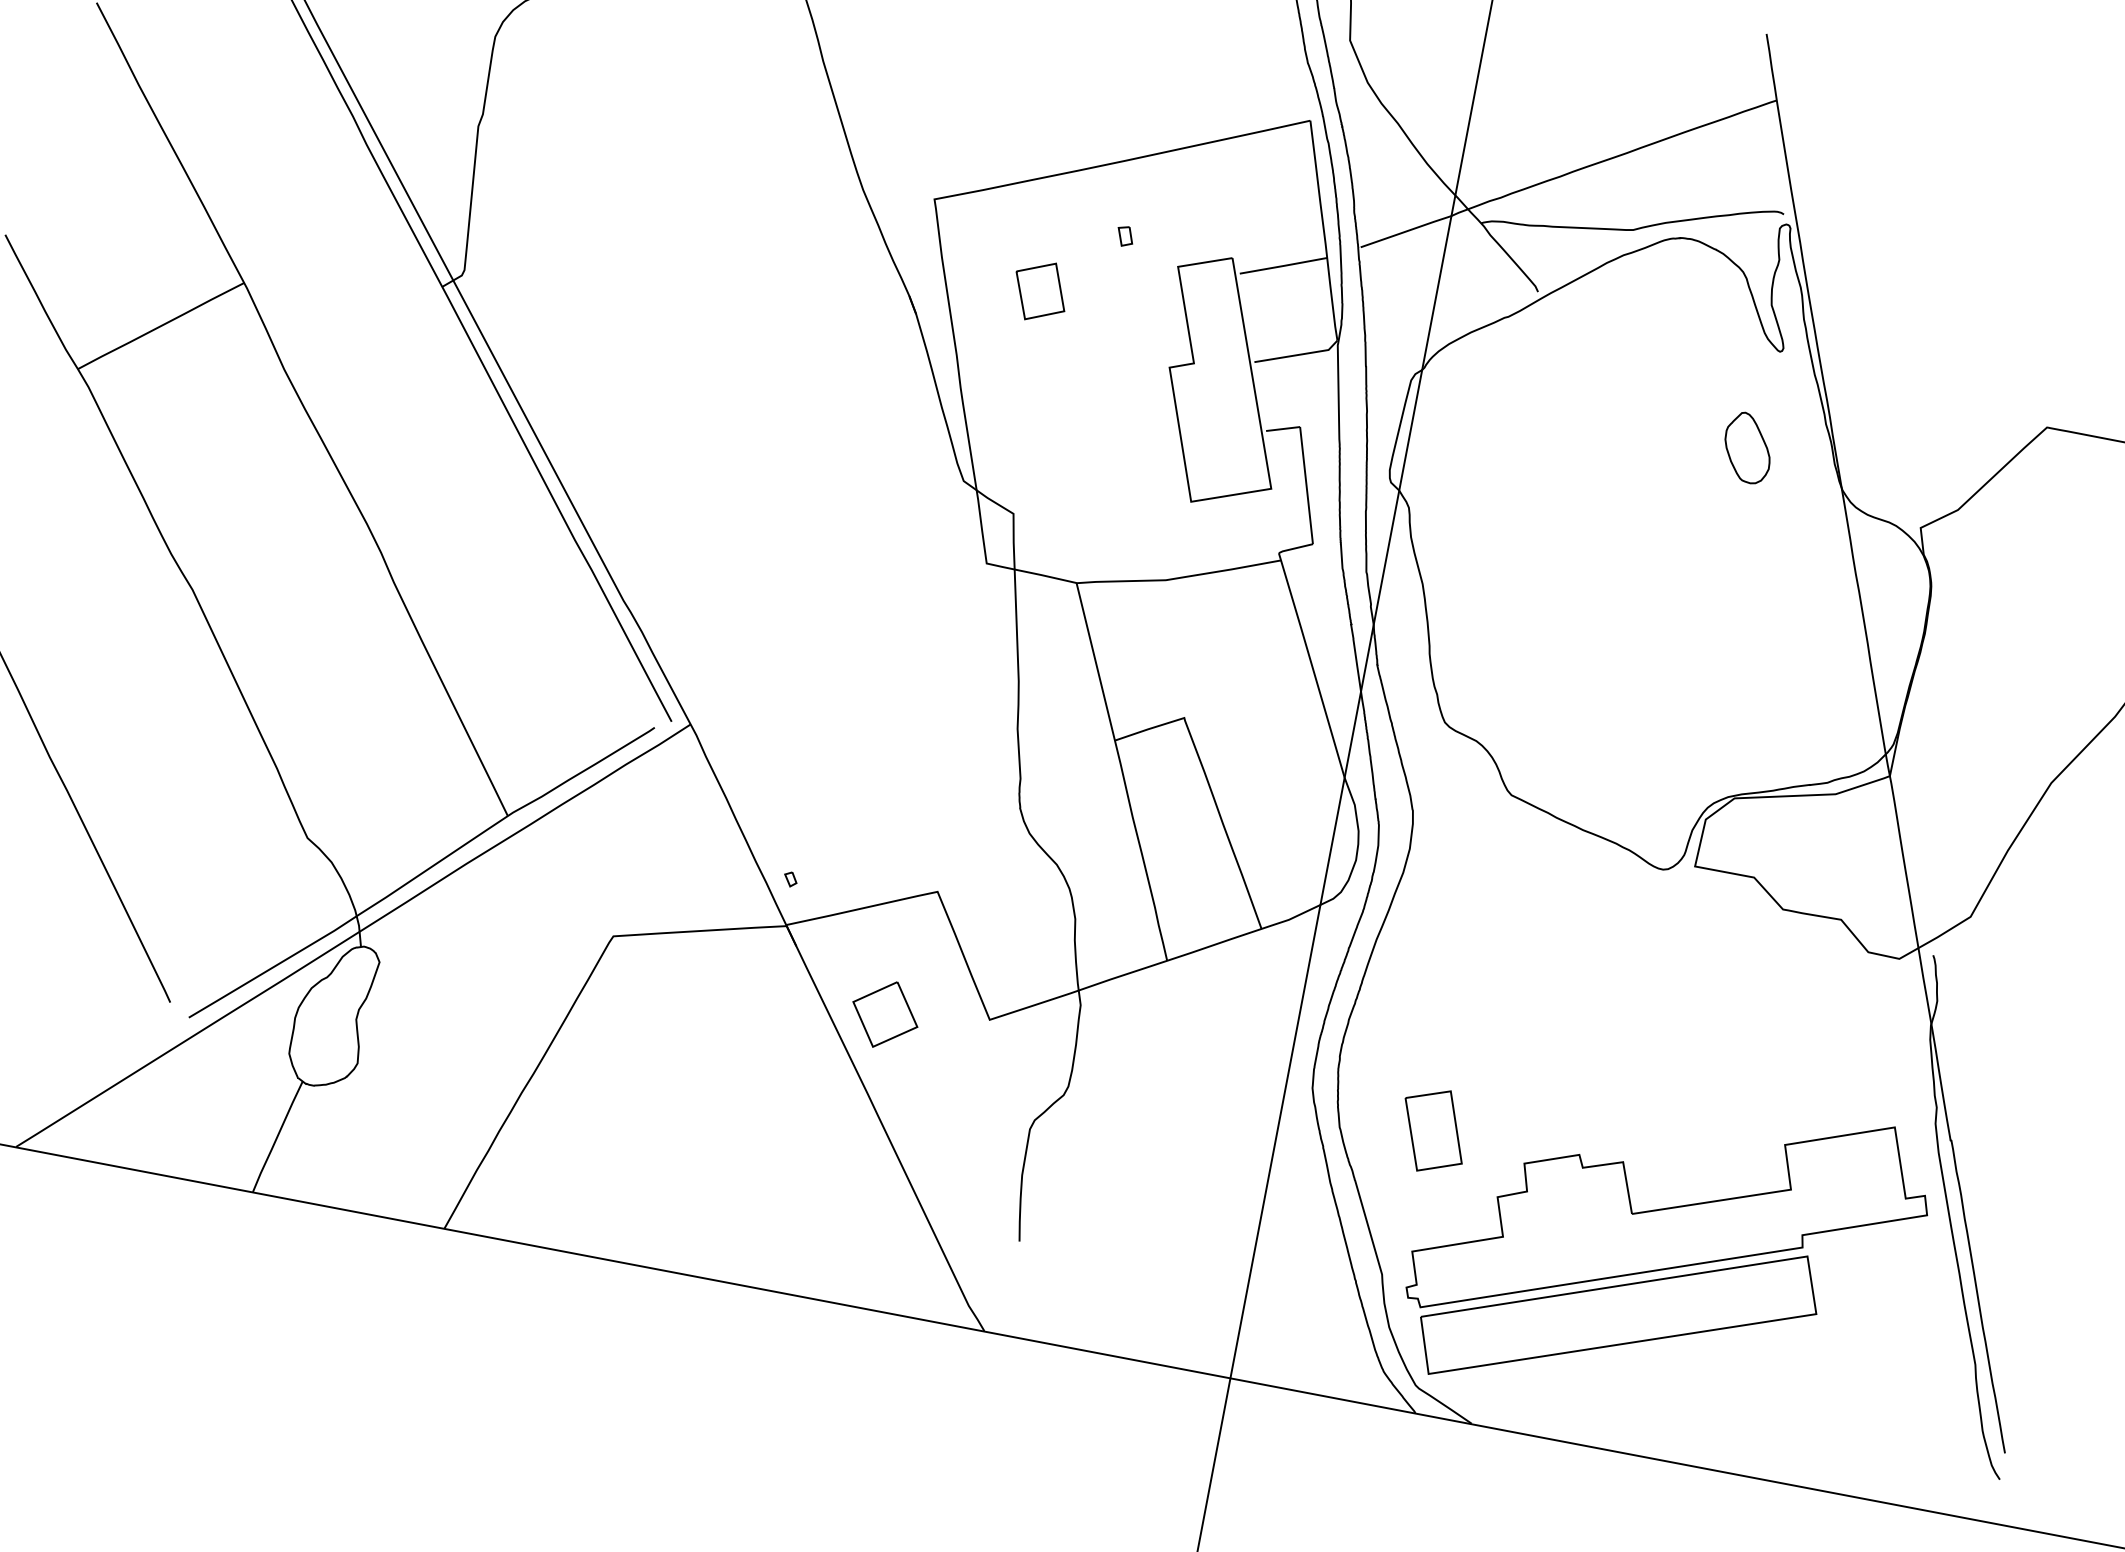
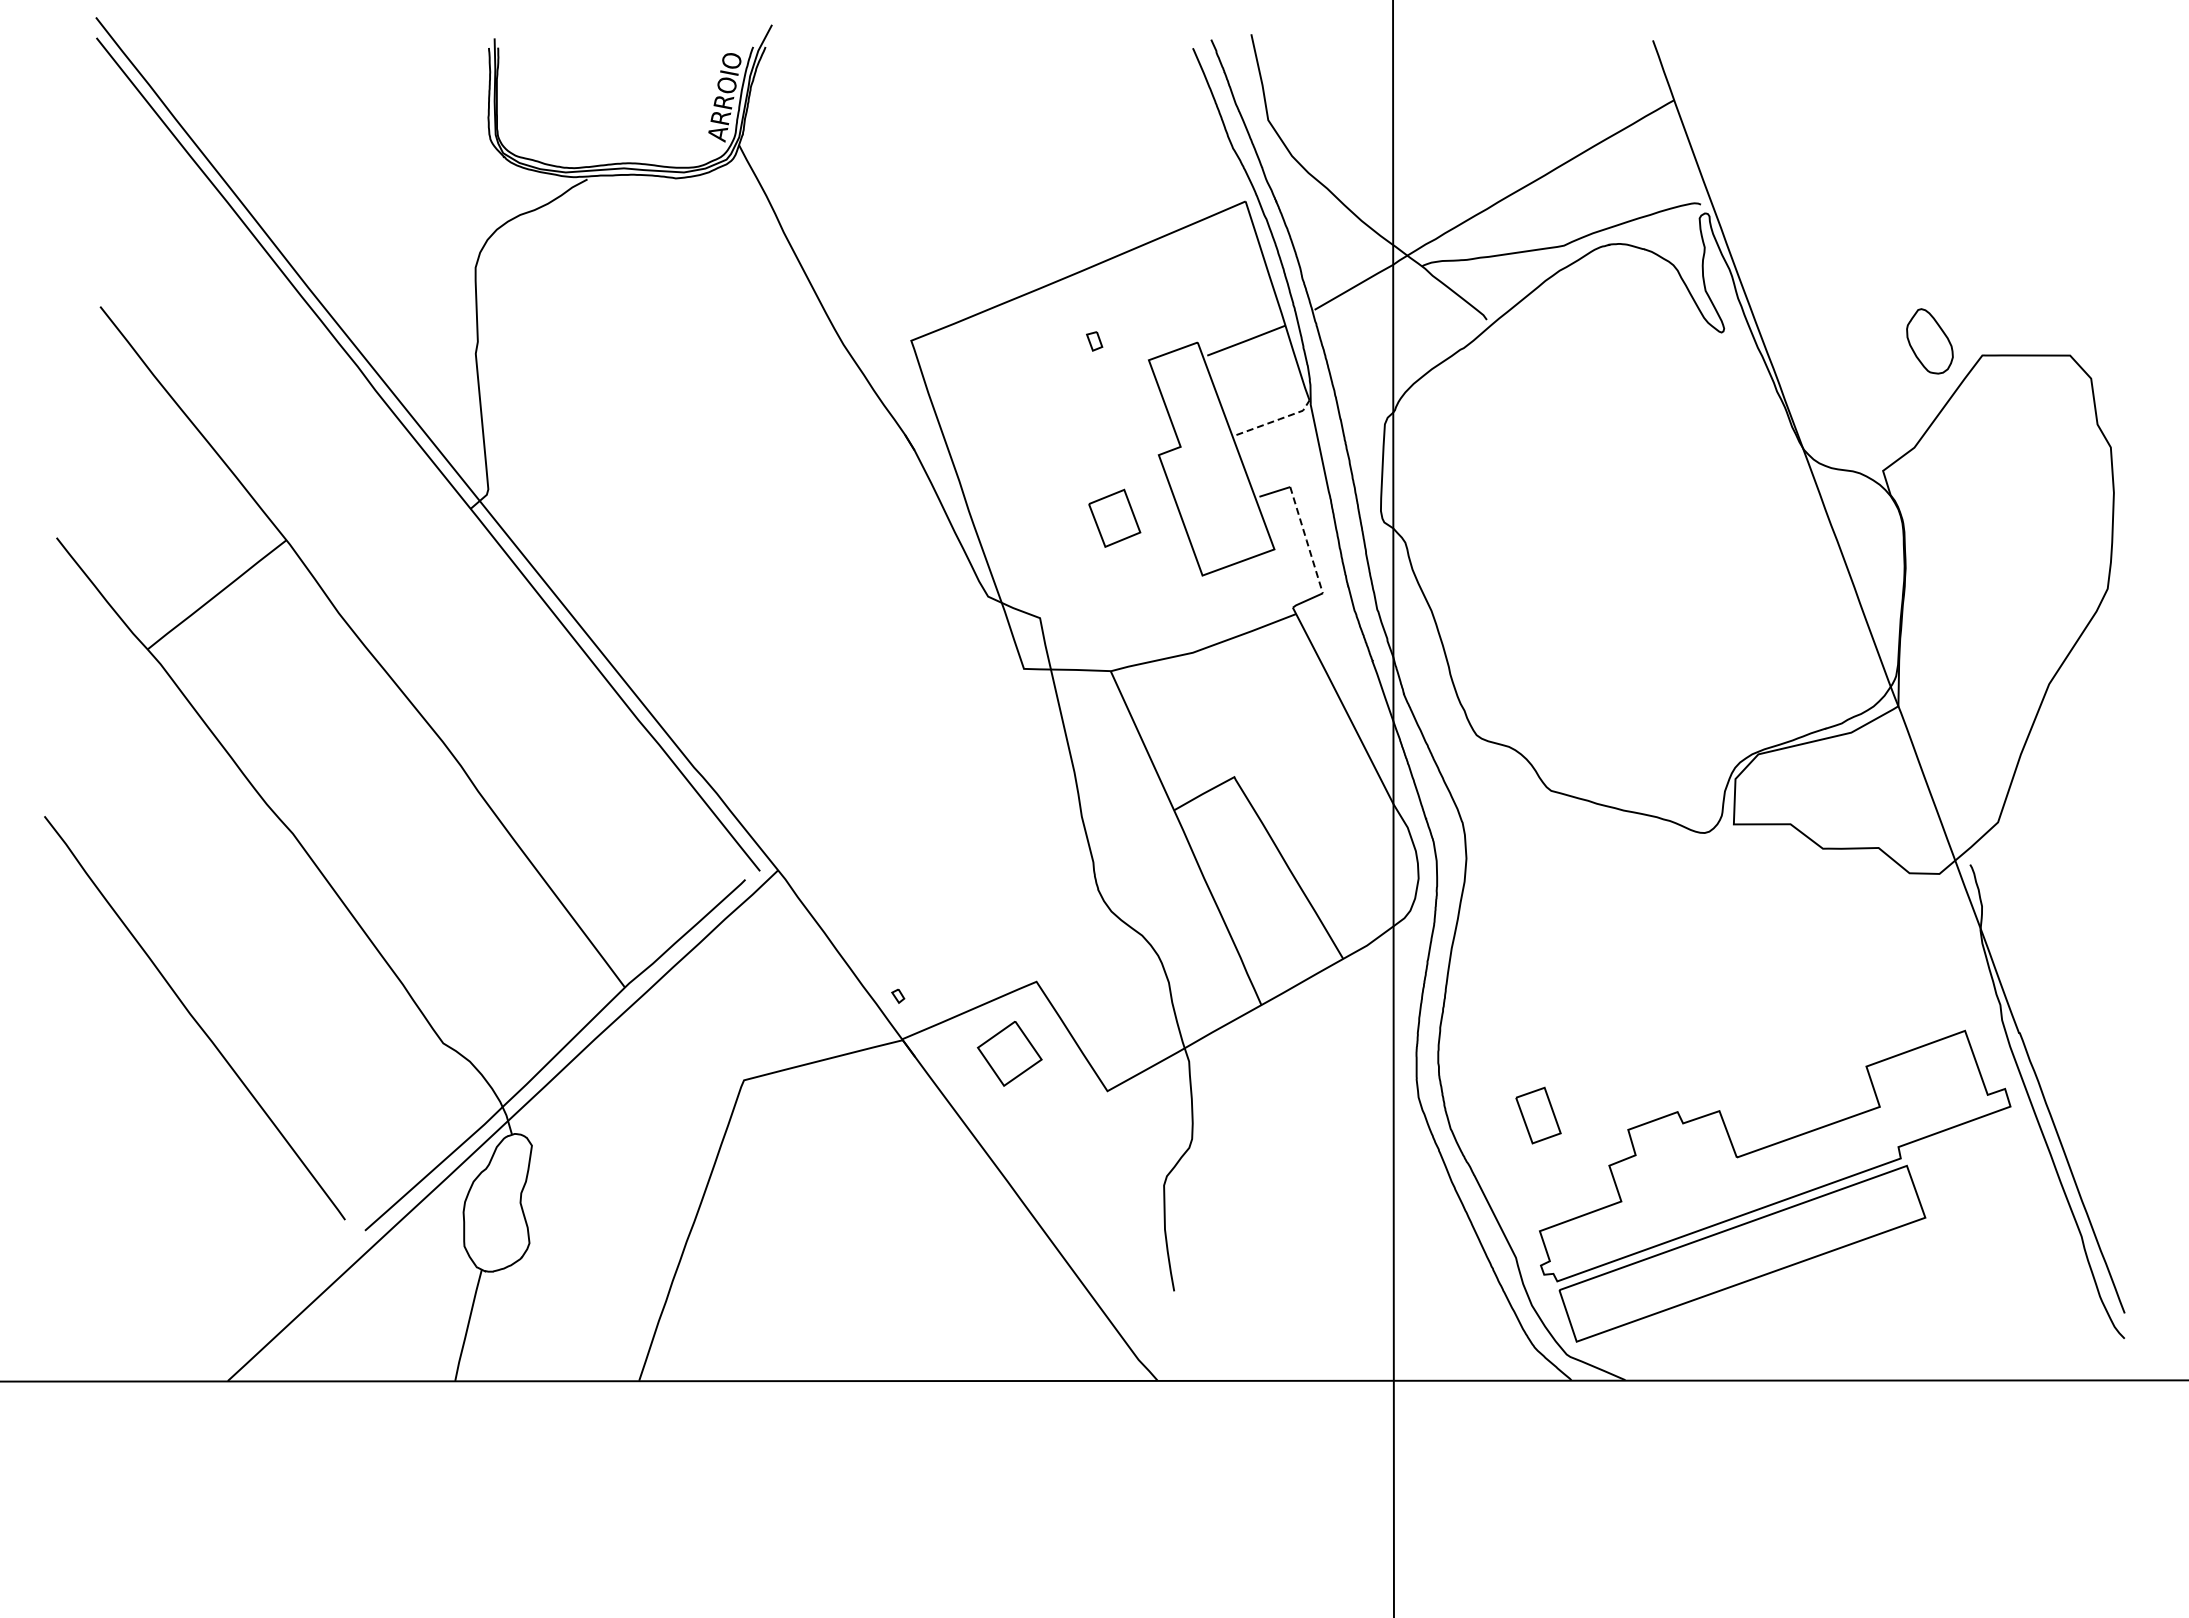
part: (1040, 290) -> (1114, 517), moved
line: (1300, 355) -> (1277, 420), solid -> dashed
part: (1747, 448) -> (1929, 341), moved
line: (1306, 485) -> (1306, 540), solid -> dashed
part: (885, 1014) -> (1009, 1053), moved
part: (1433, 1130) -> (1538, 1115), size x0.7

